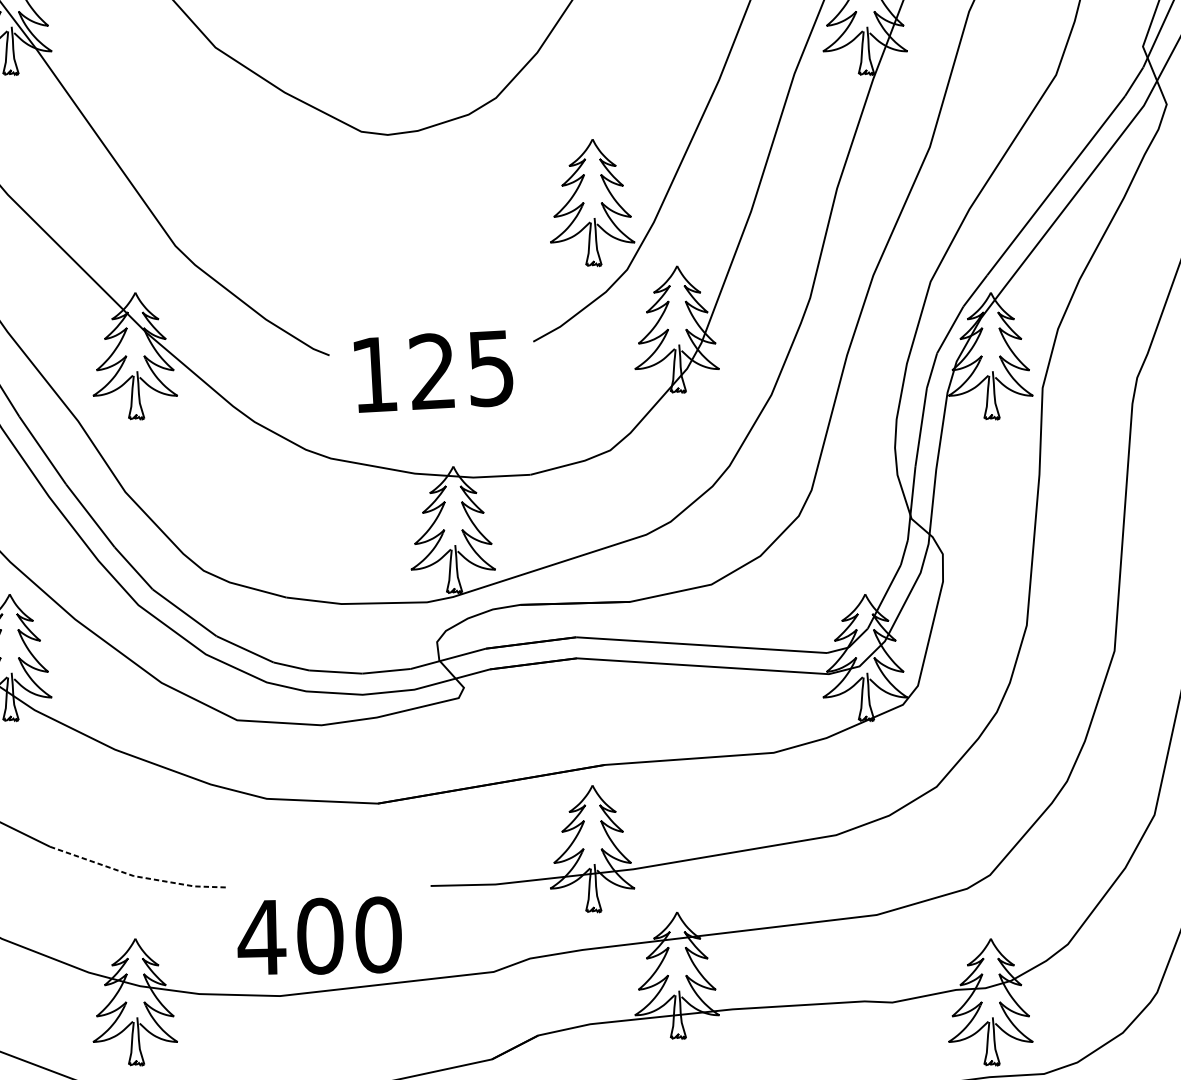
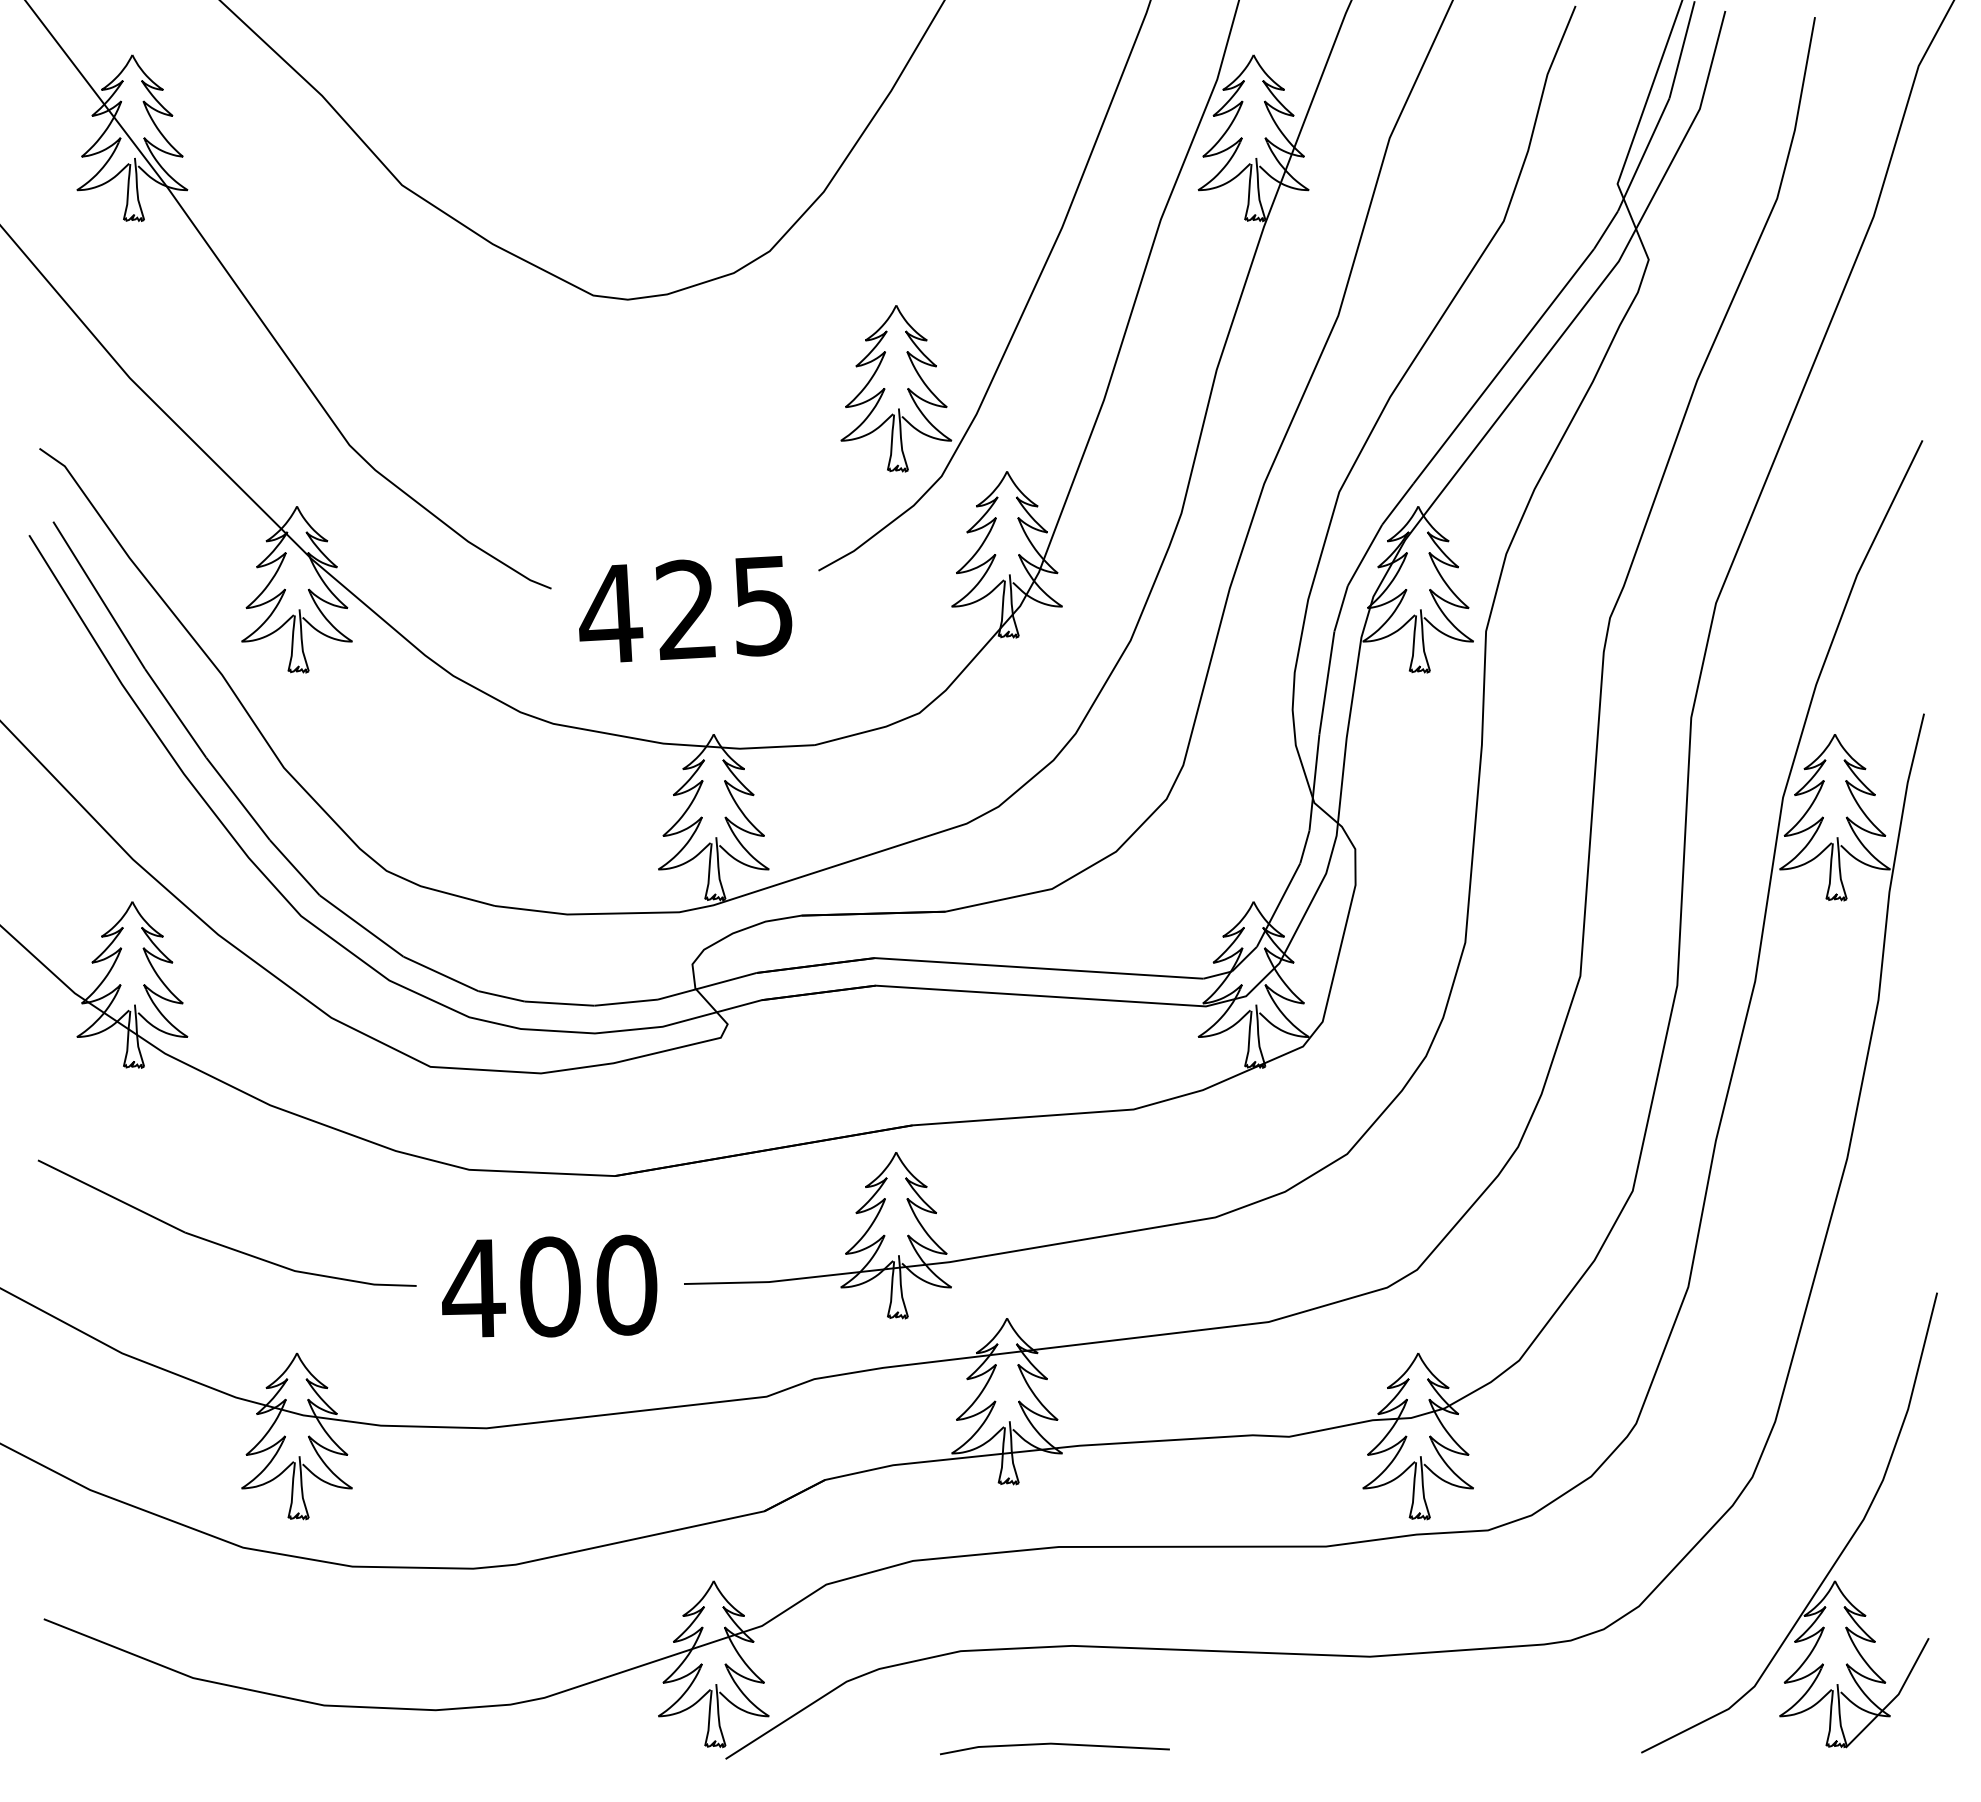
text: (375, 374) -> (611, 613), 125 -> 425
line: (136, 876) -> (298, 1271), dashed -> solid
text: (319, 935) -> (549, 1285), moved

